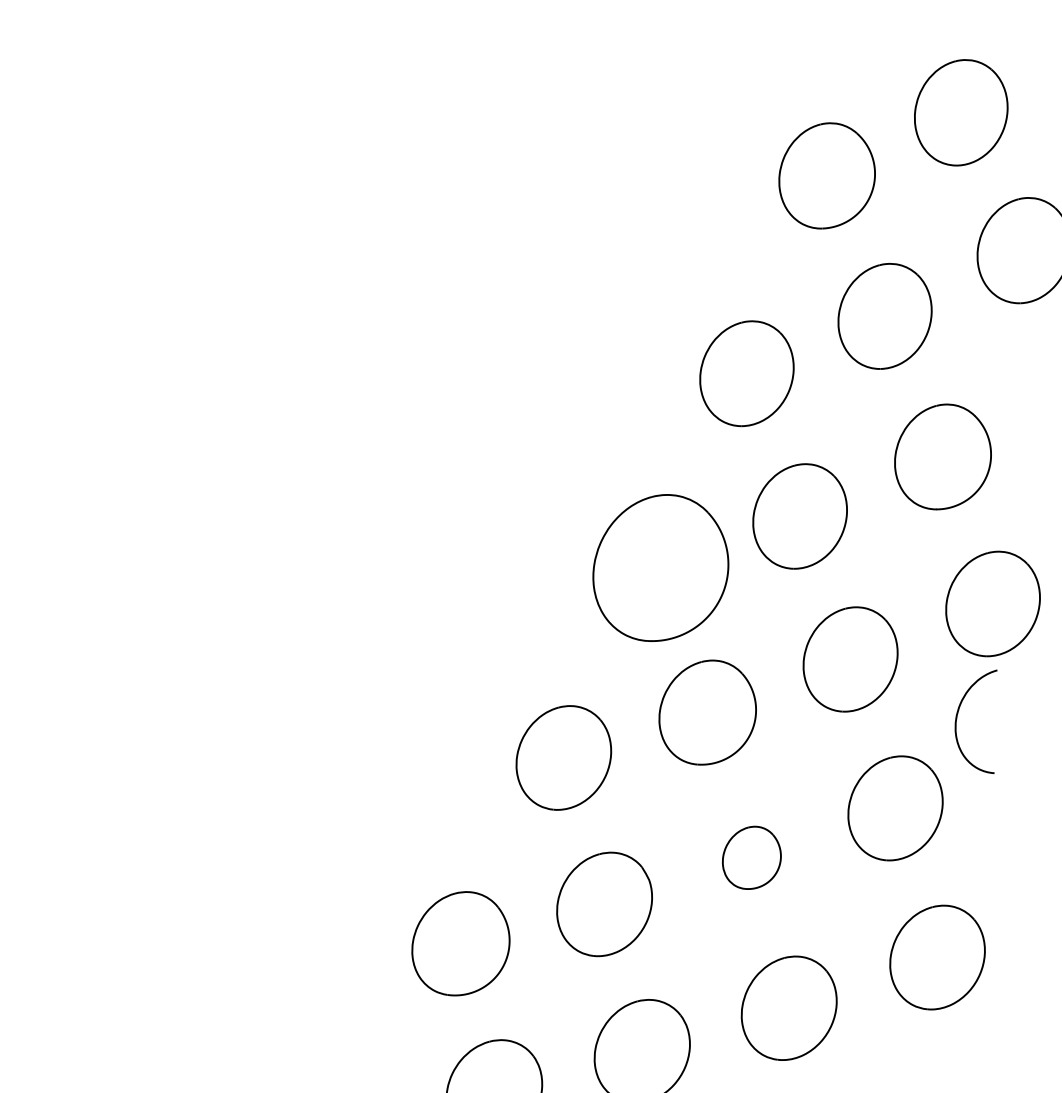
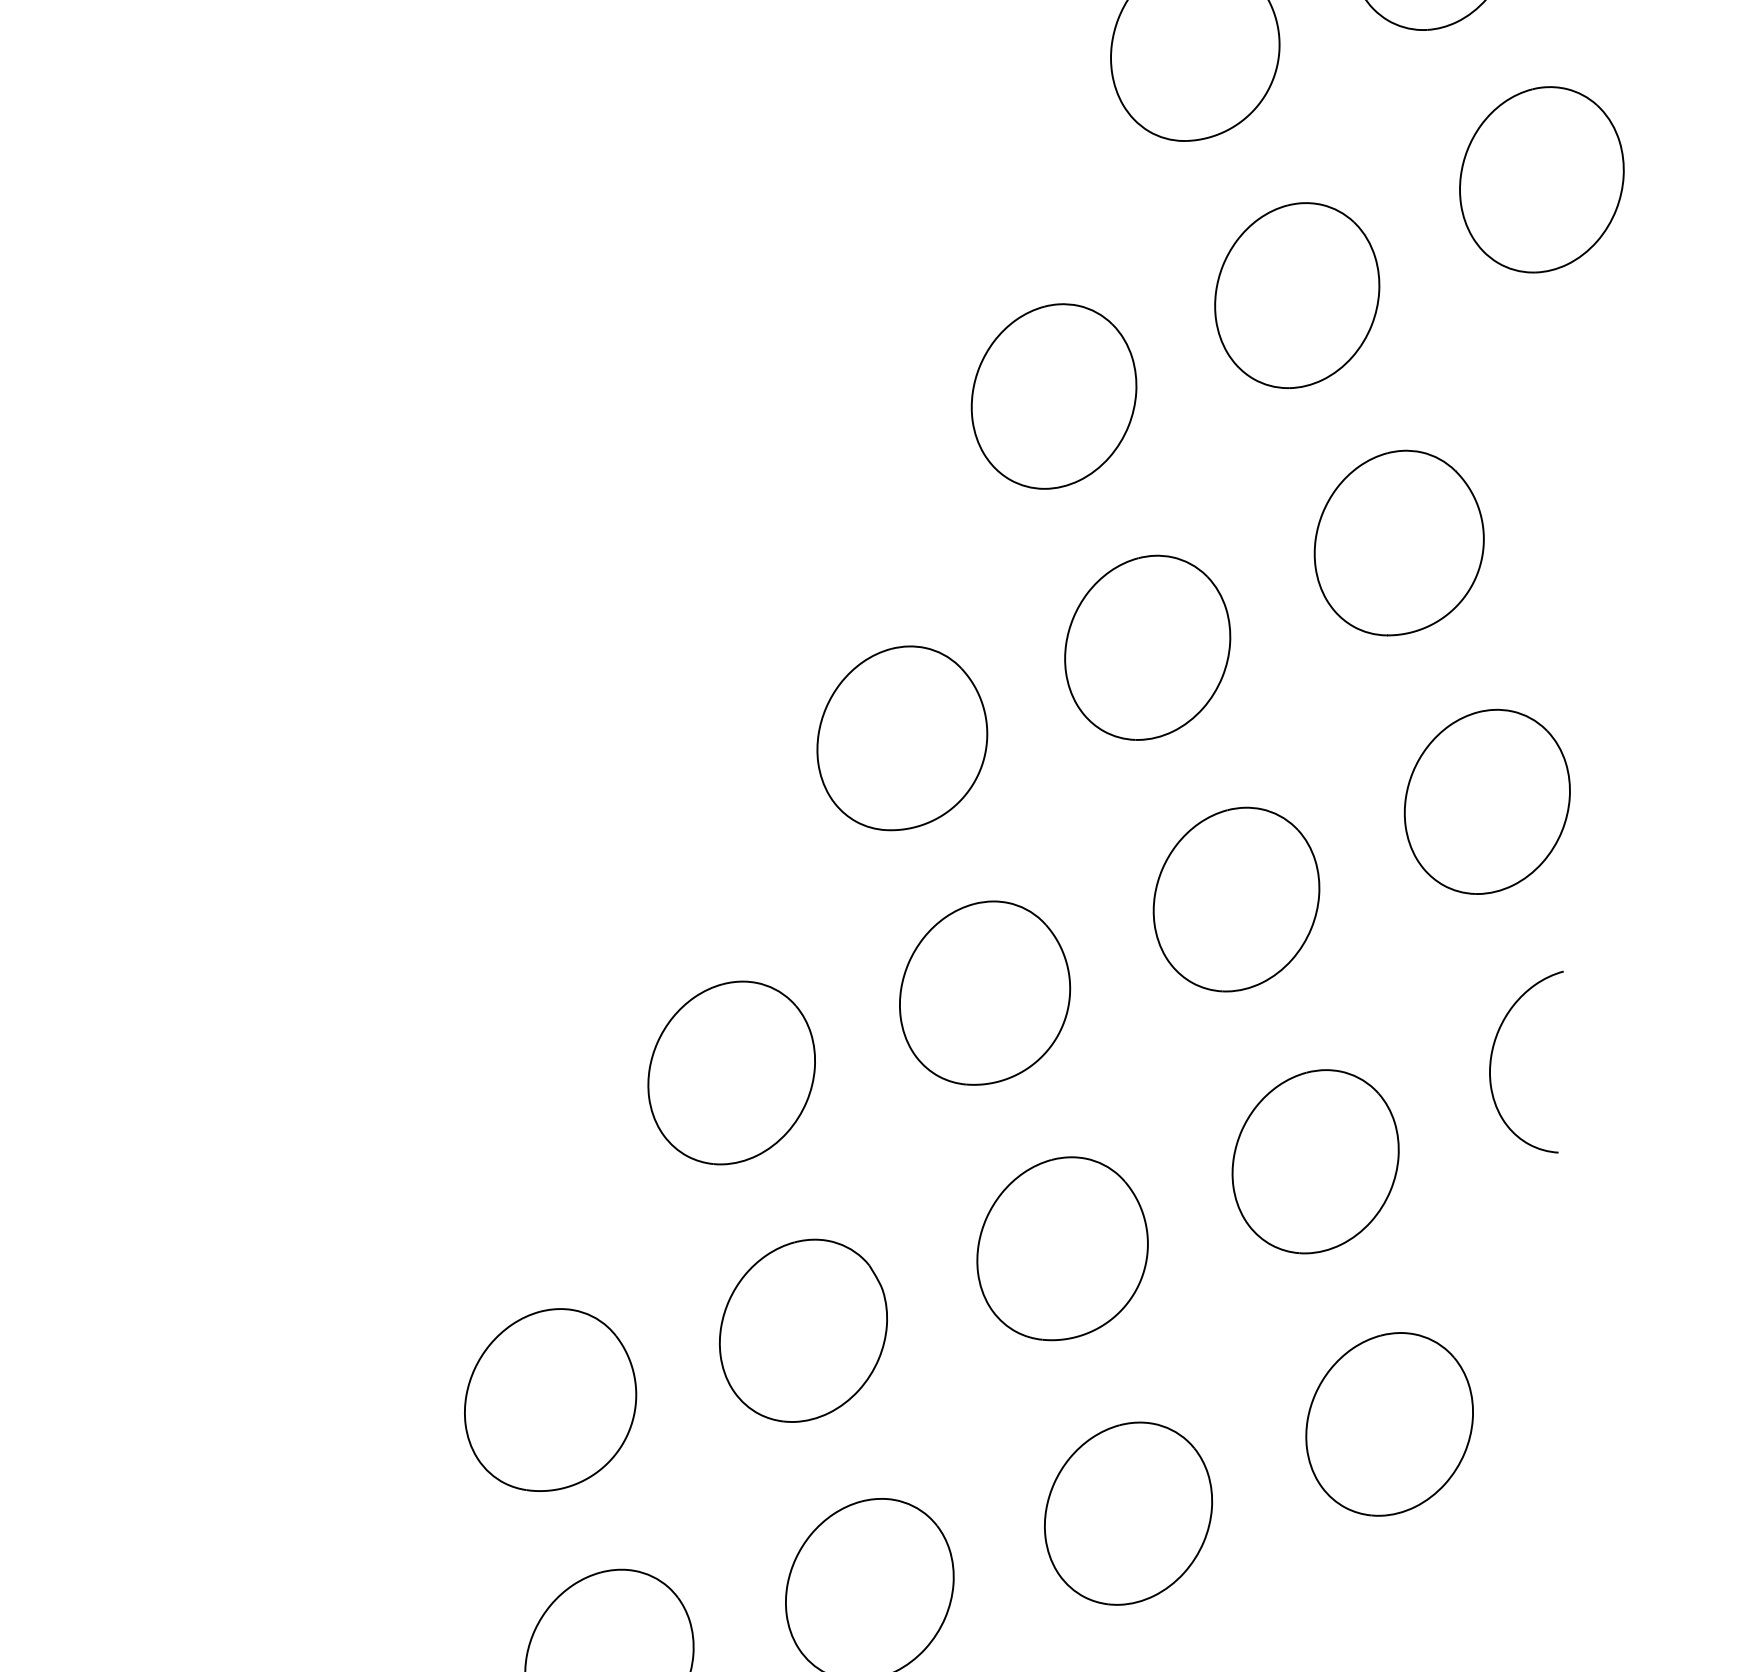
part: (660, 567) -> (901, 737), size x0.71
curve: (957, 719) -> (1493, 1058), moved
part: (751, 857) -> (1062, 1248), size x1.67

